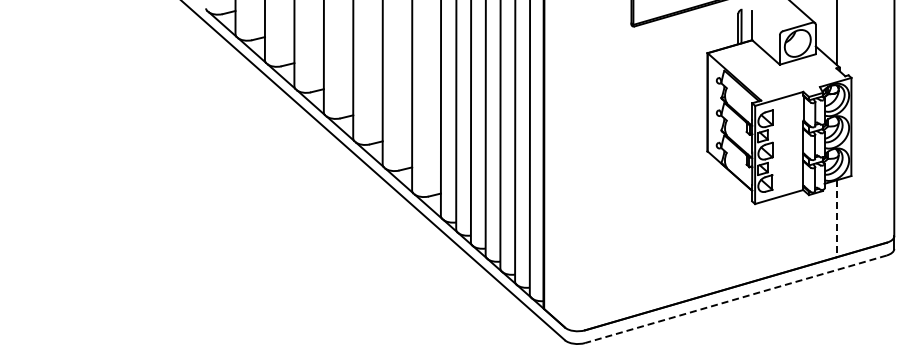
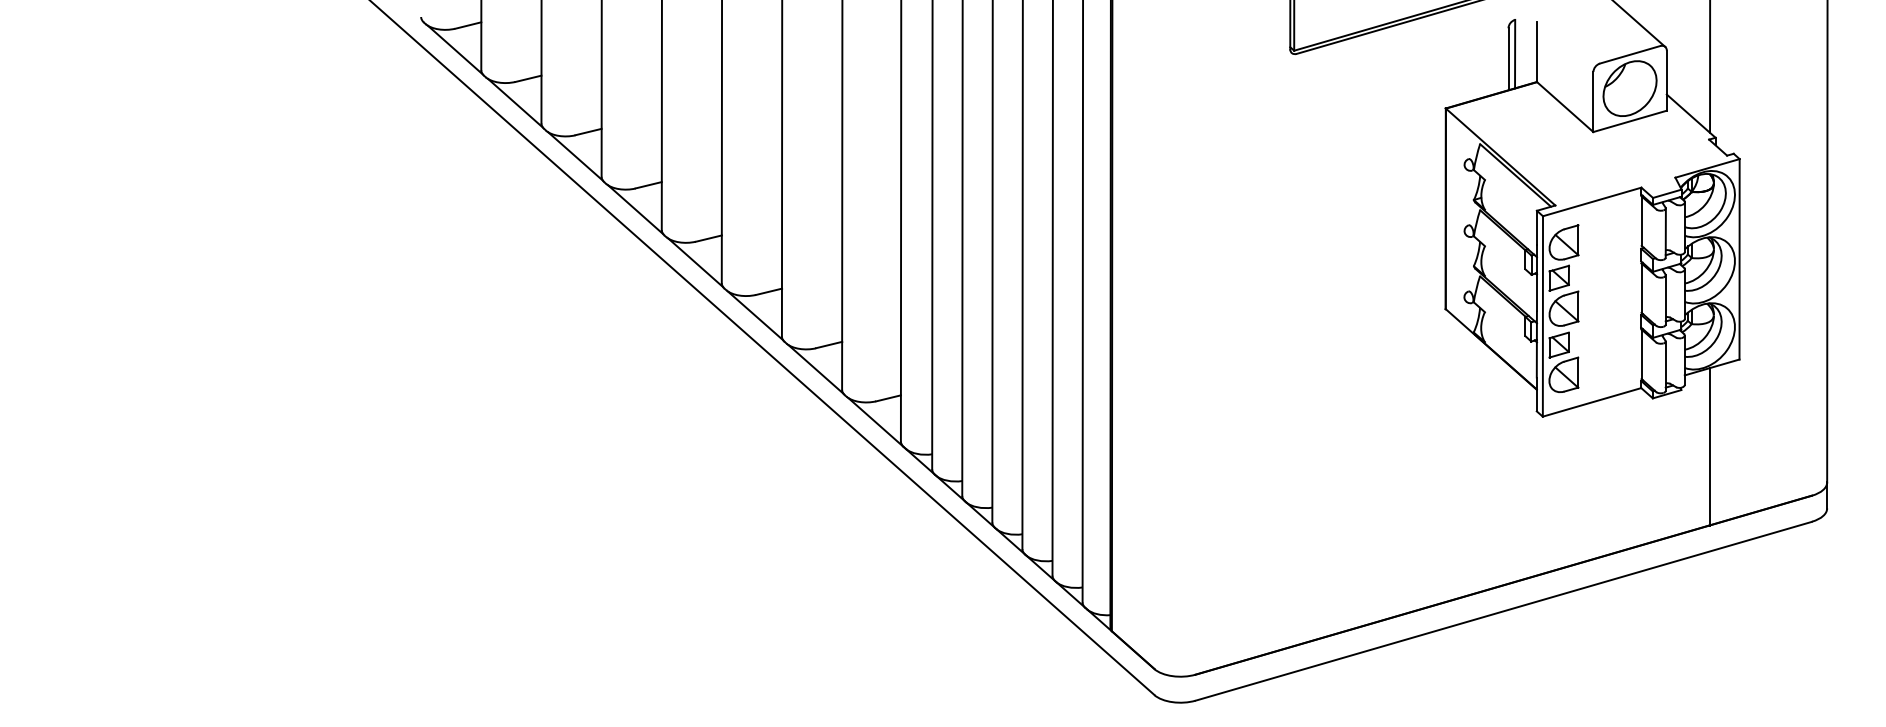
line: (836, 218) -> (1709, 446), dashed -> solid
line: (735, 299) -> (1502, 611), dashed -> solid

